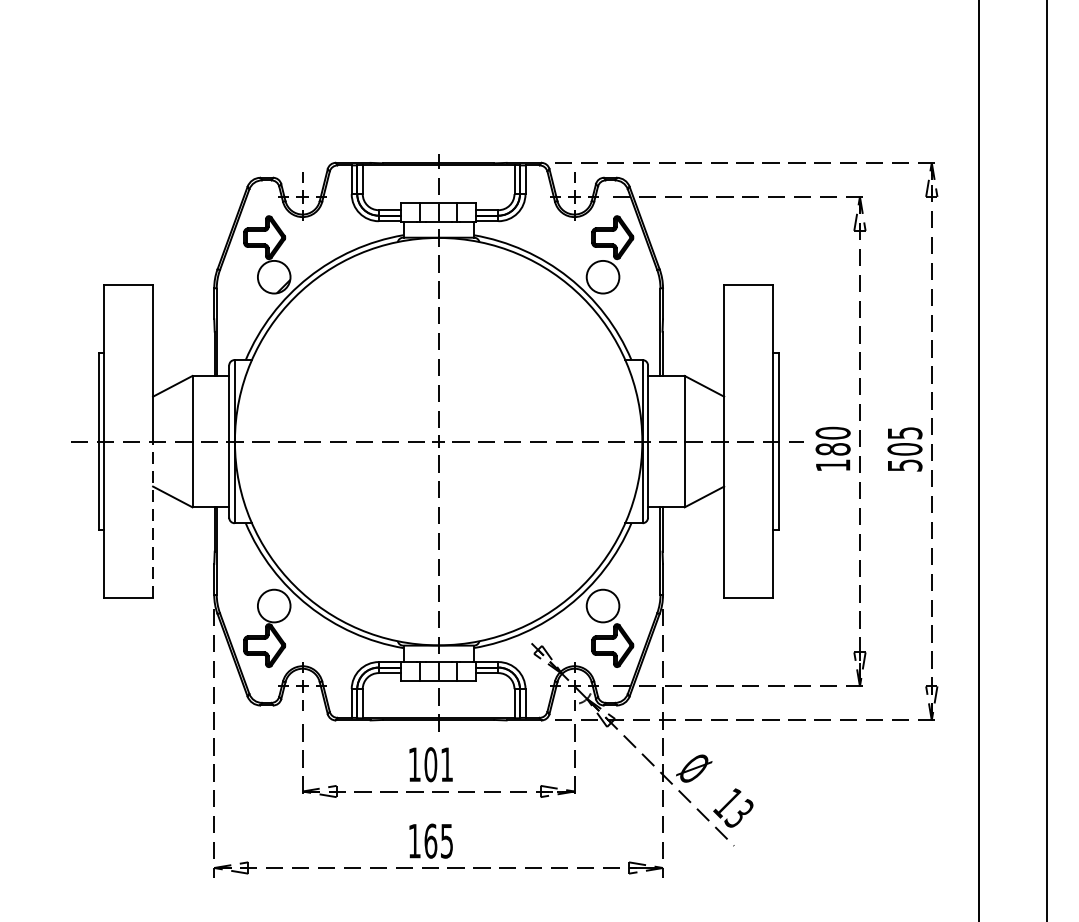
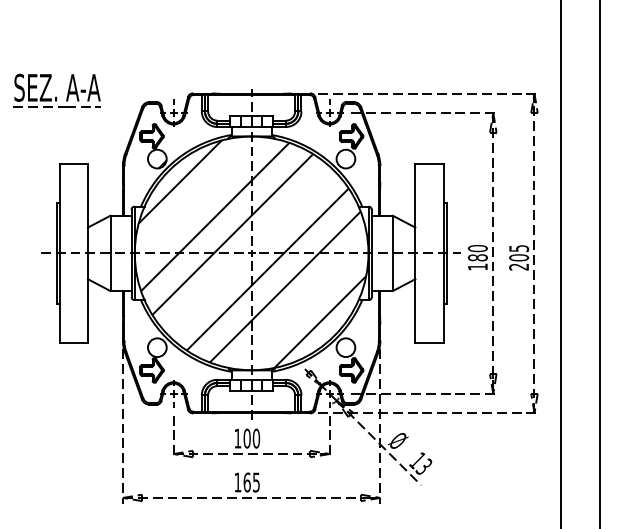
part: (98, 157) -> (56, 90), added
hatch: (440, 443) -> (252, 254), added
text: (905, 464) -> (519, 266), 505 -> 205
line: (152, 520) -> (87, 298), dashed -> solid
text: (447, 764) -> (256, 438), 101 -> 100

